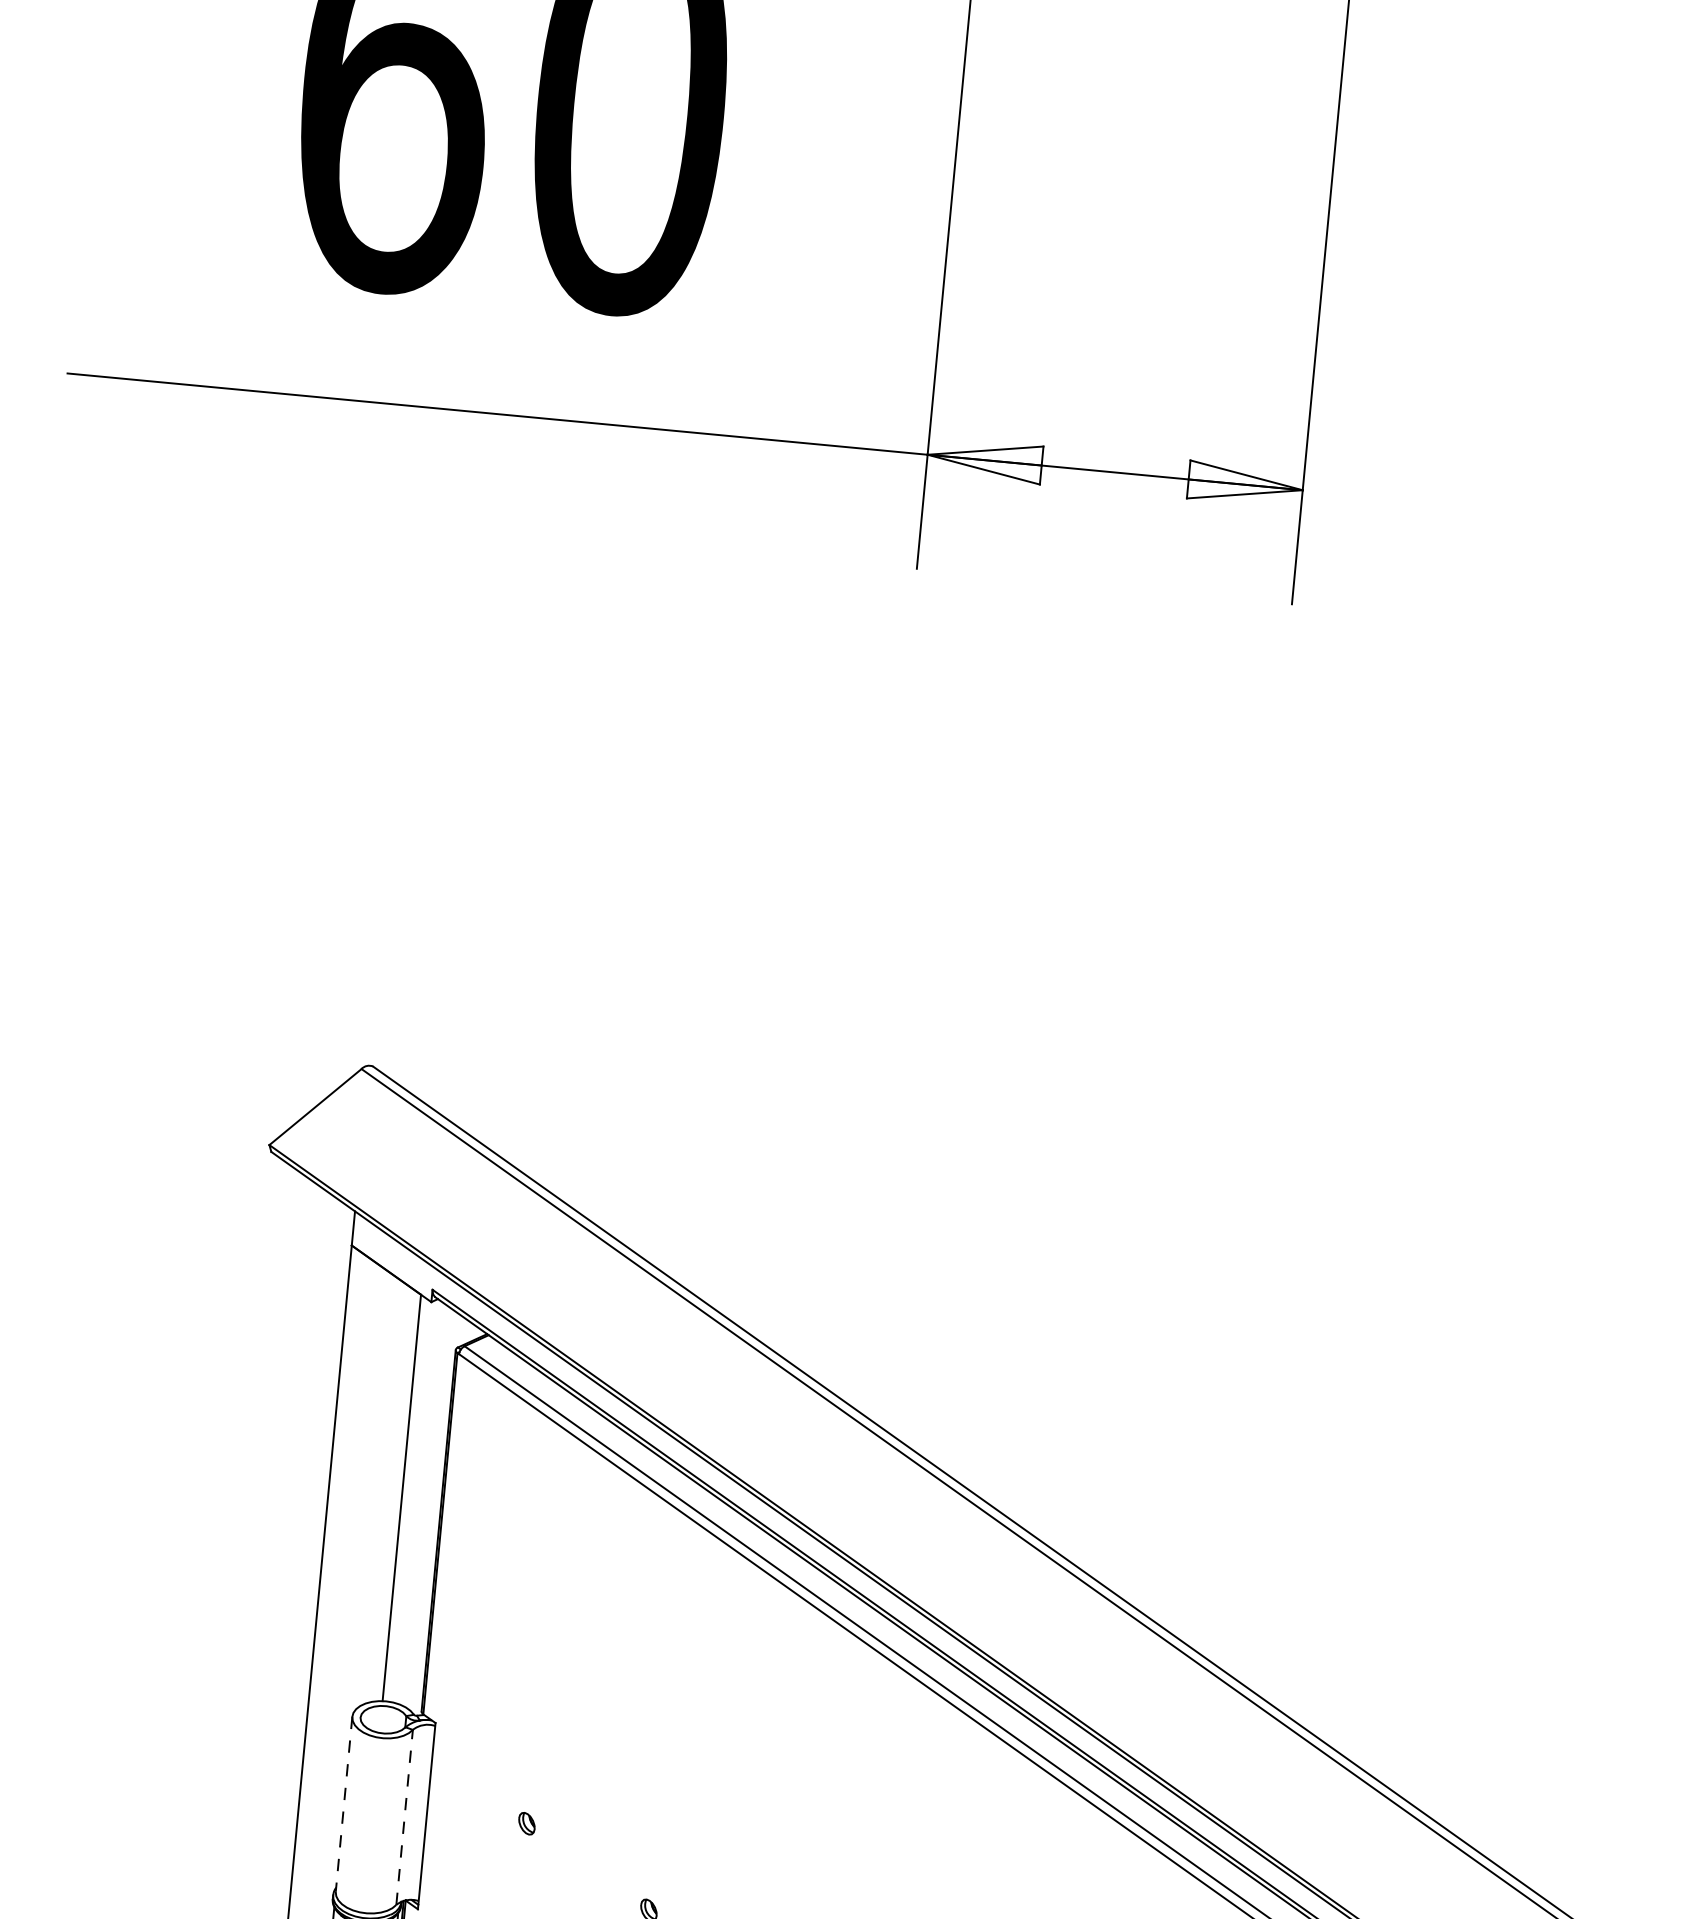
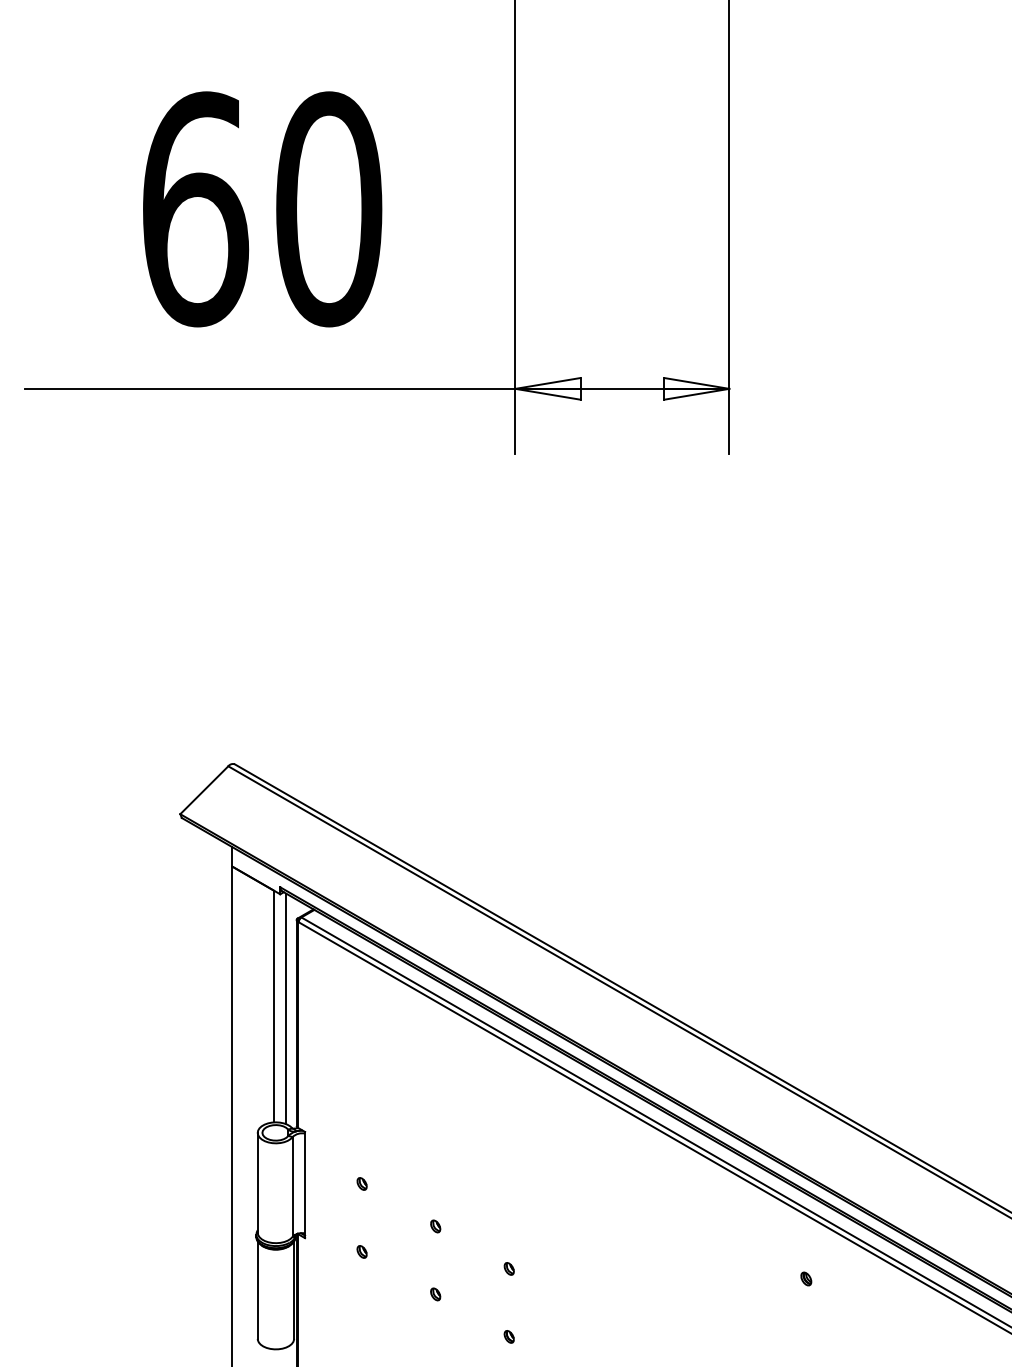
line: (423, 1503) -> (286, 1008), added
line: (343, 1803) -> (257, 1182), dashed -> solid
line: (404, 1816) -> (292, 1186), dashed -> solid

